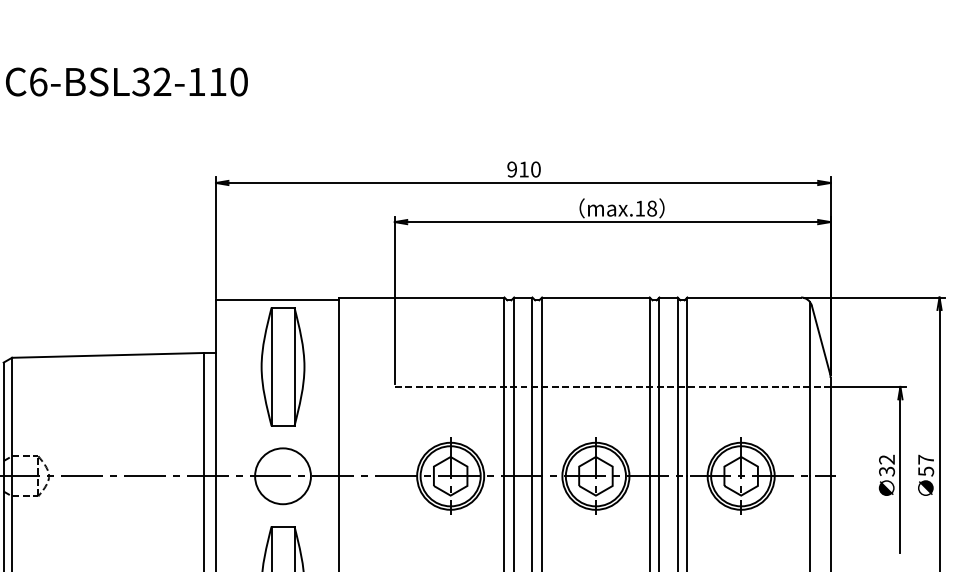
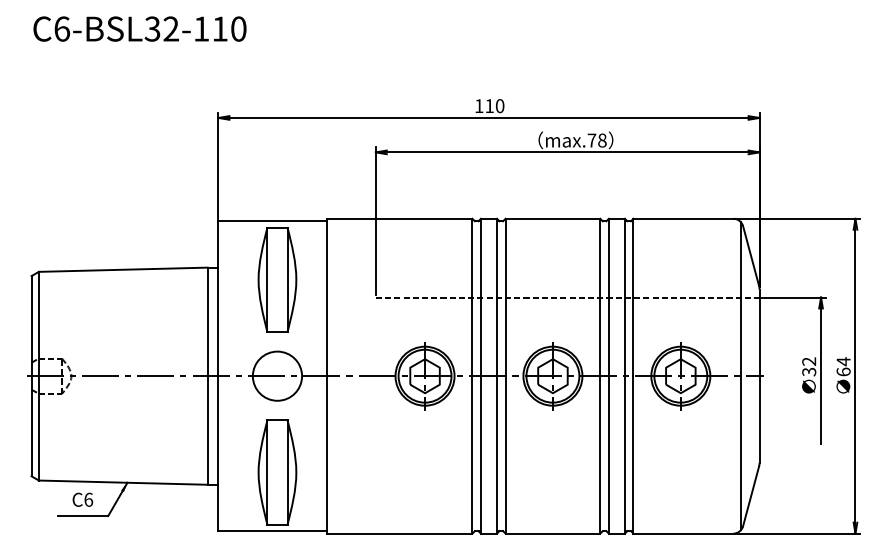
text: (512, 169) -> (479, 106), 910 -> 110
text: (639, 208) -> (591, 140), max.18 -> max.78
text: (925, 465) -> (843, 366), 57 -> 64

